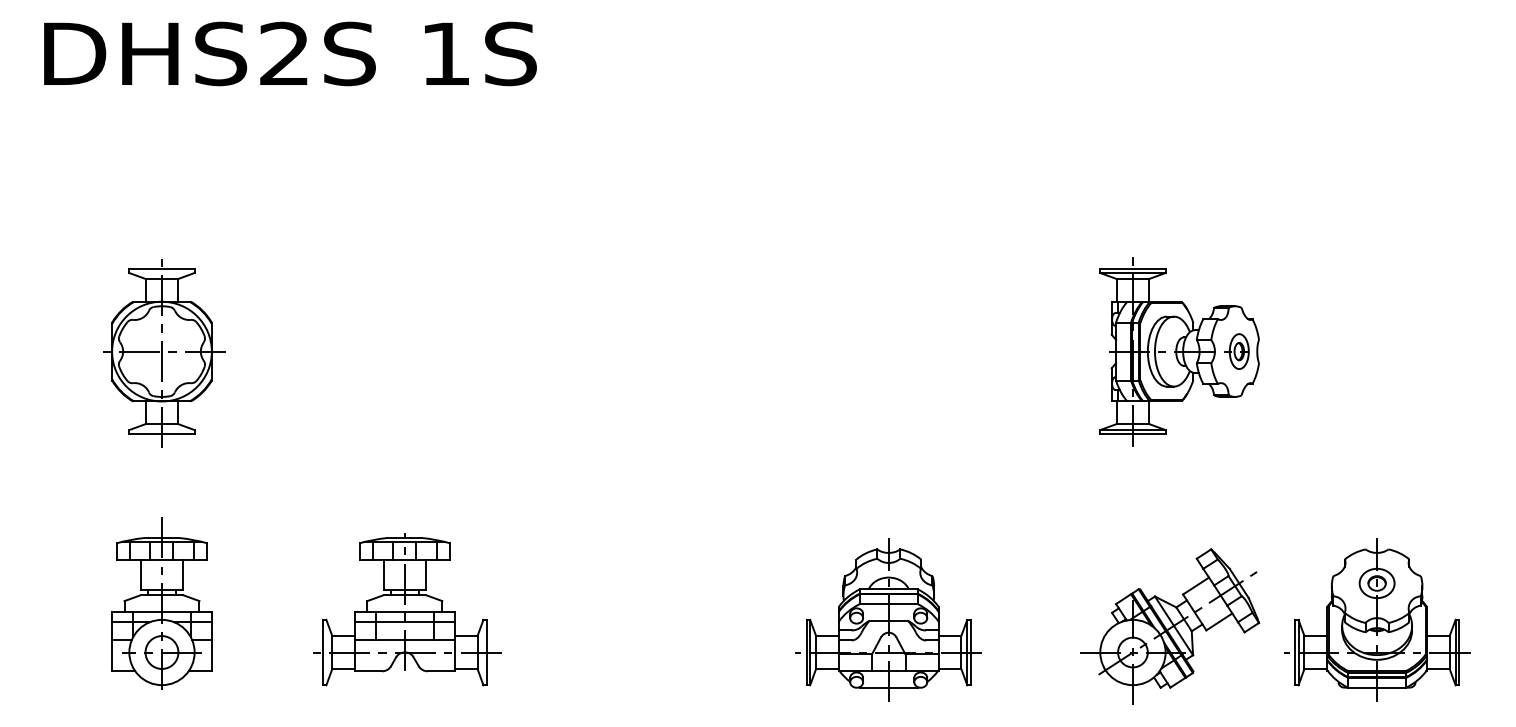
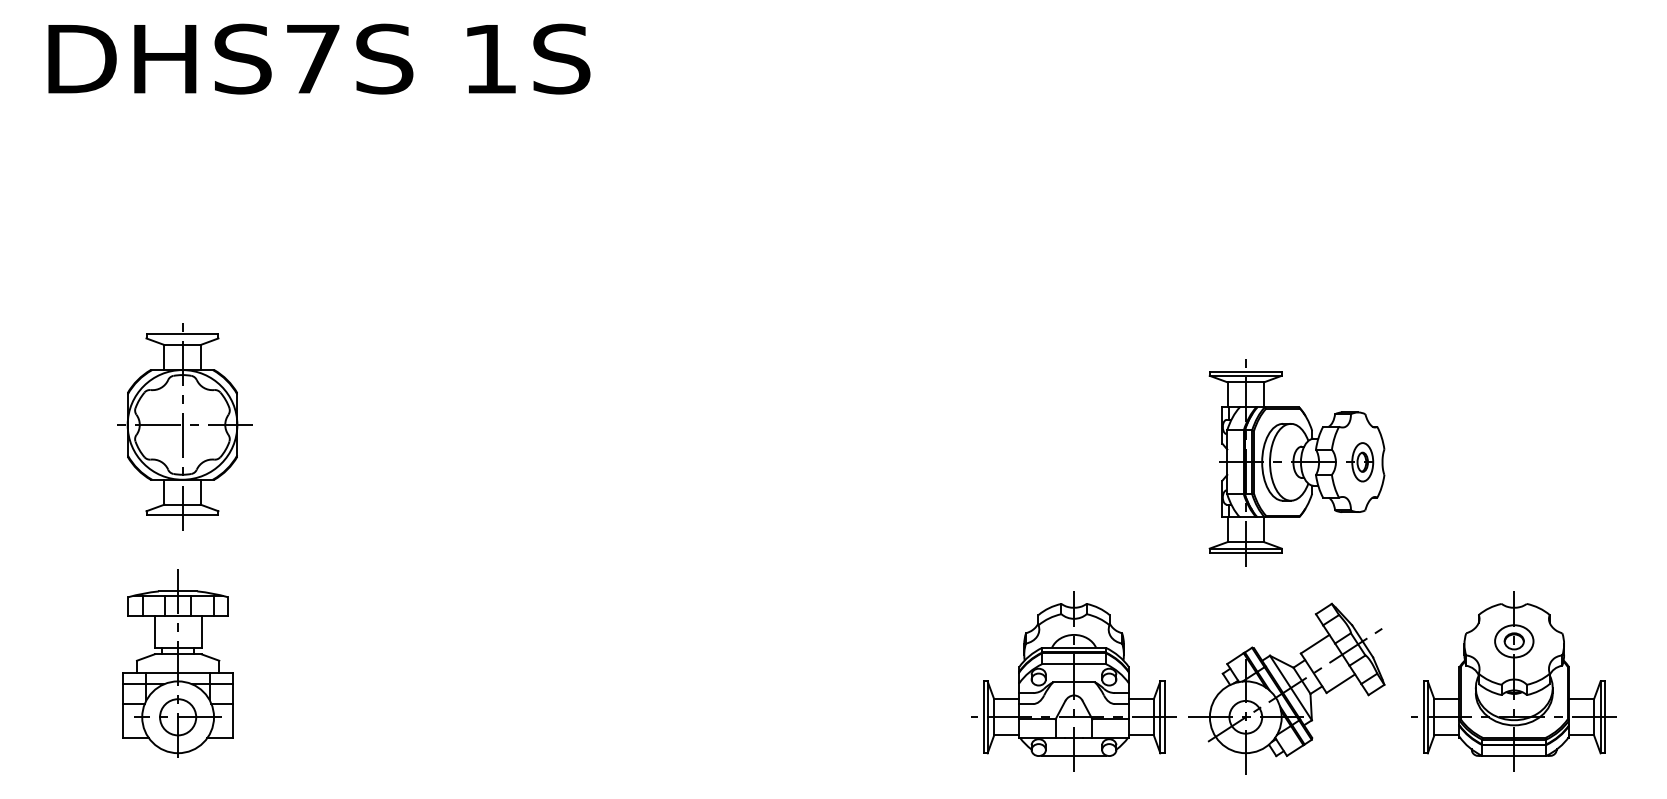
text: (284, 52) -> (312, 57), DHS2S -> DHS7S
part: (1179, 351) -> (1296, 462), moved
part: (164, 353) -> (185, 426), moved
part: (407, 609) -> (448, 670), removed
part: (888, 619) -> (1073, 680), moved

